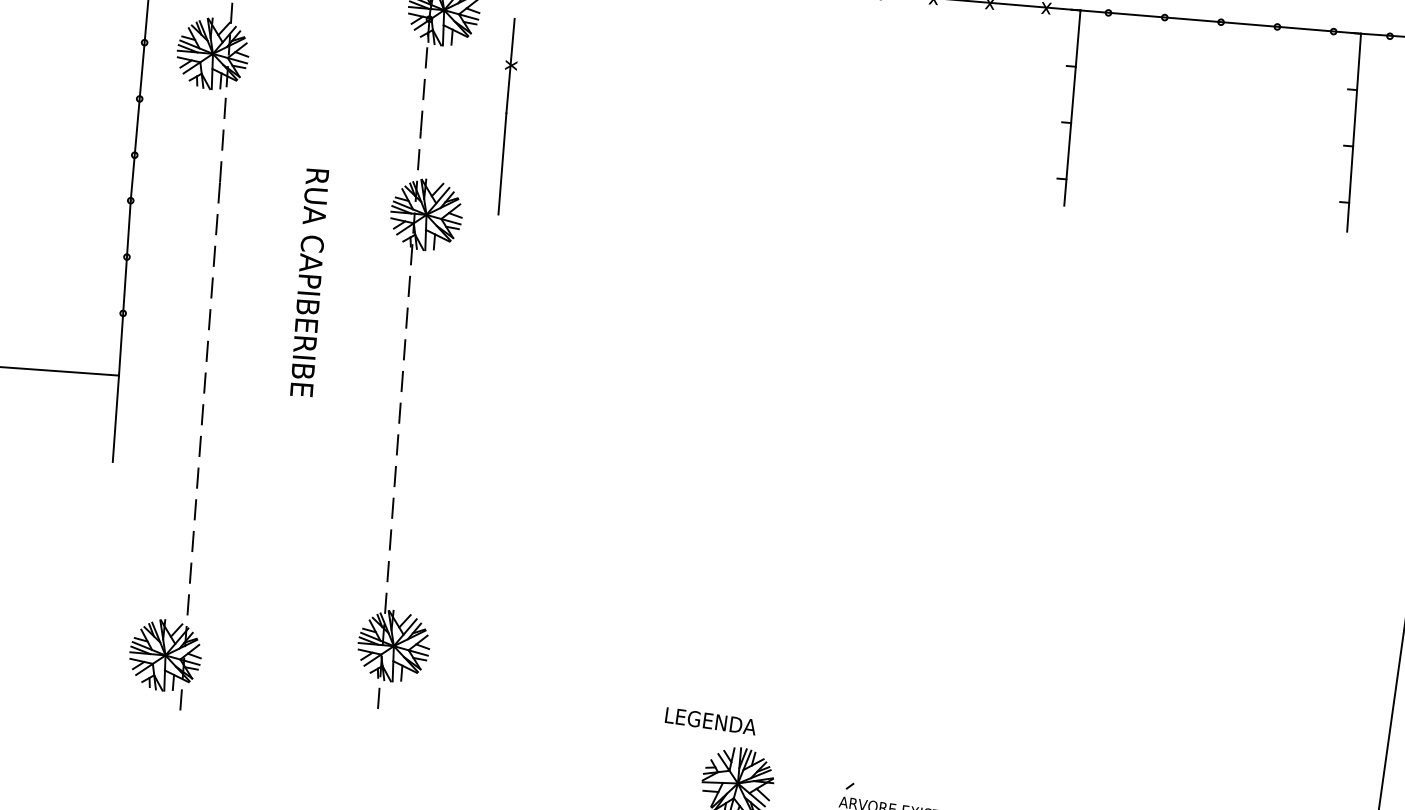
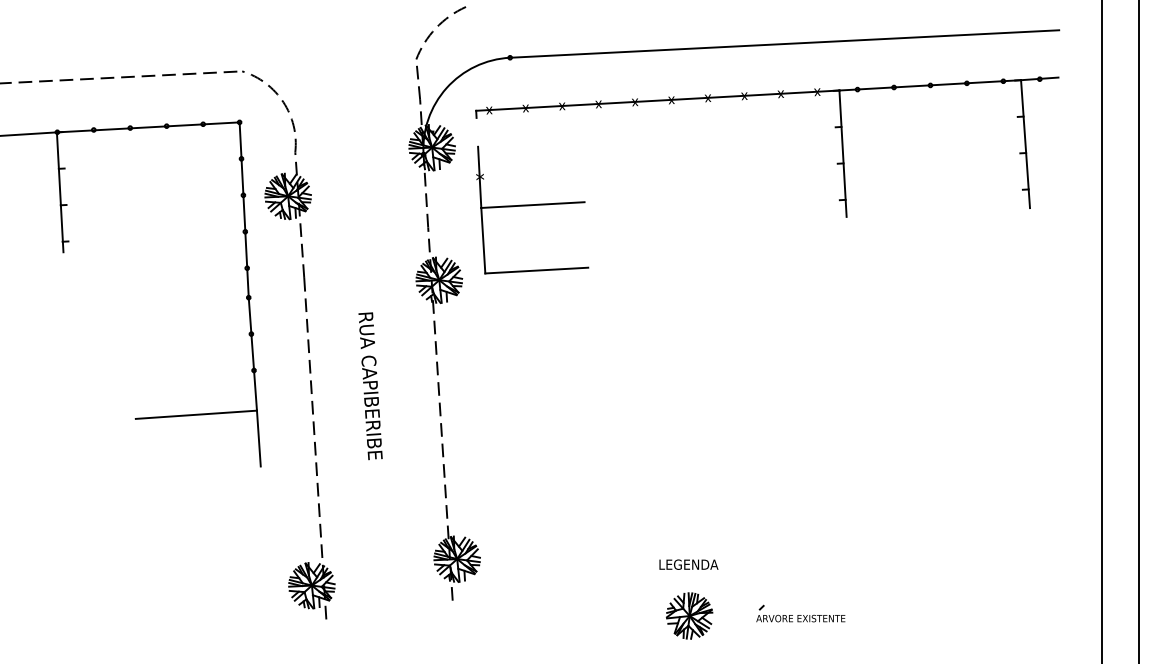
line: (585, 119) -> (532, 204), added
line: (577, 221) -> (536, 270), added
text: (309, 283) -> (370, 386), moved
text: (710, 720) -> (688, 564), moved

